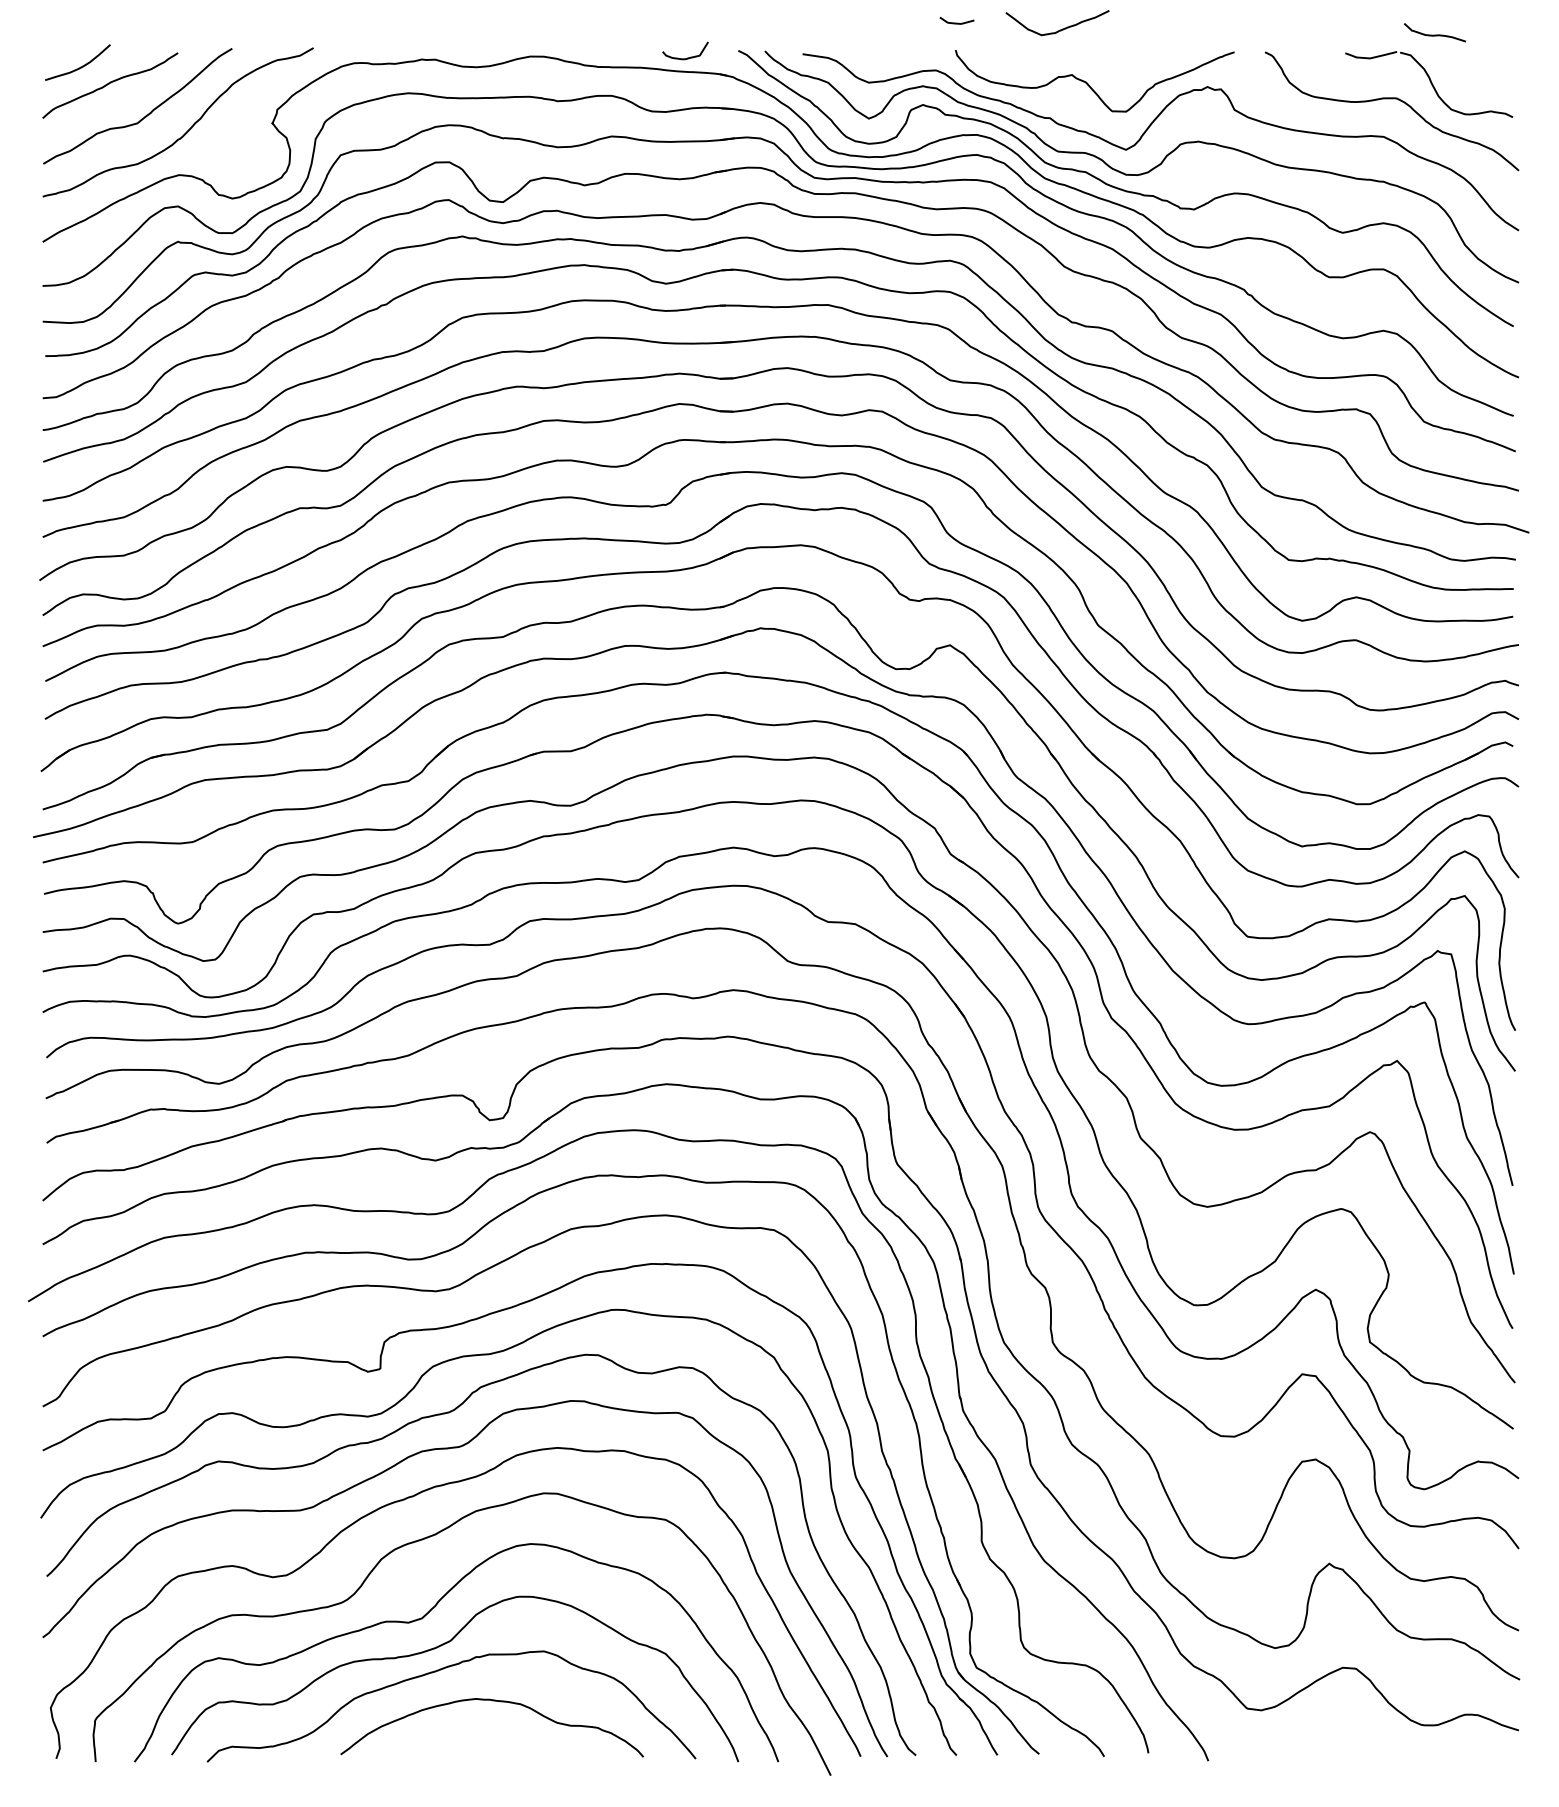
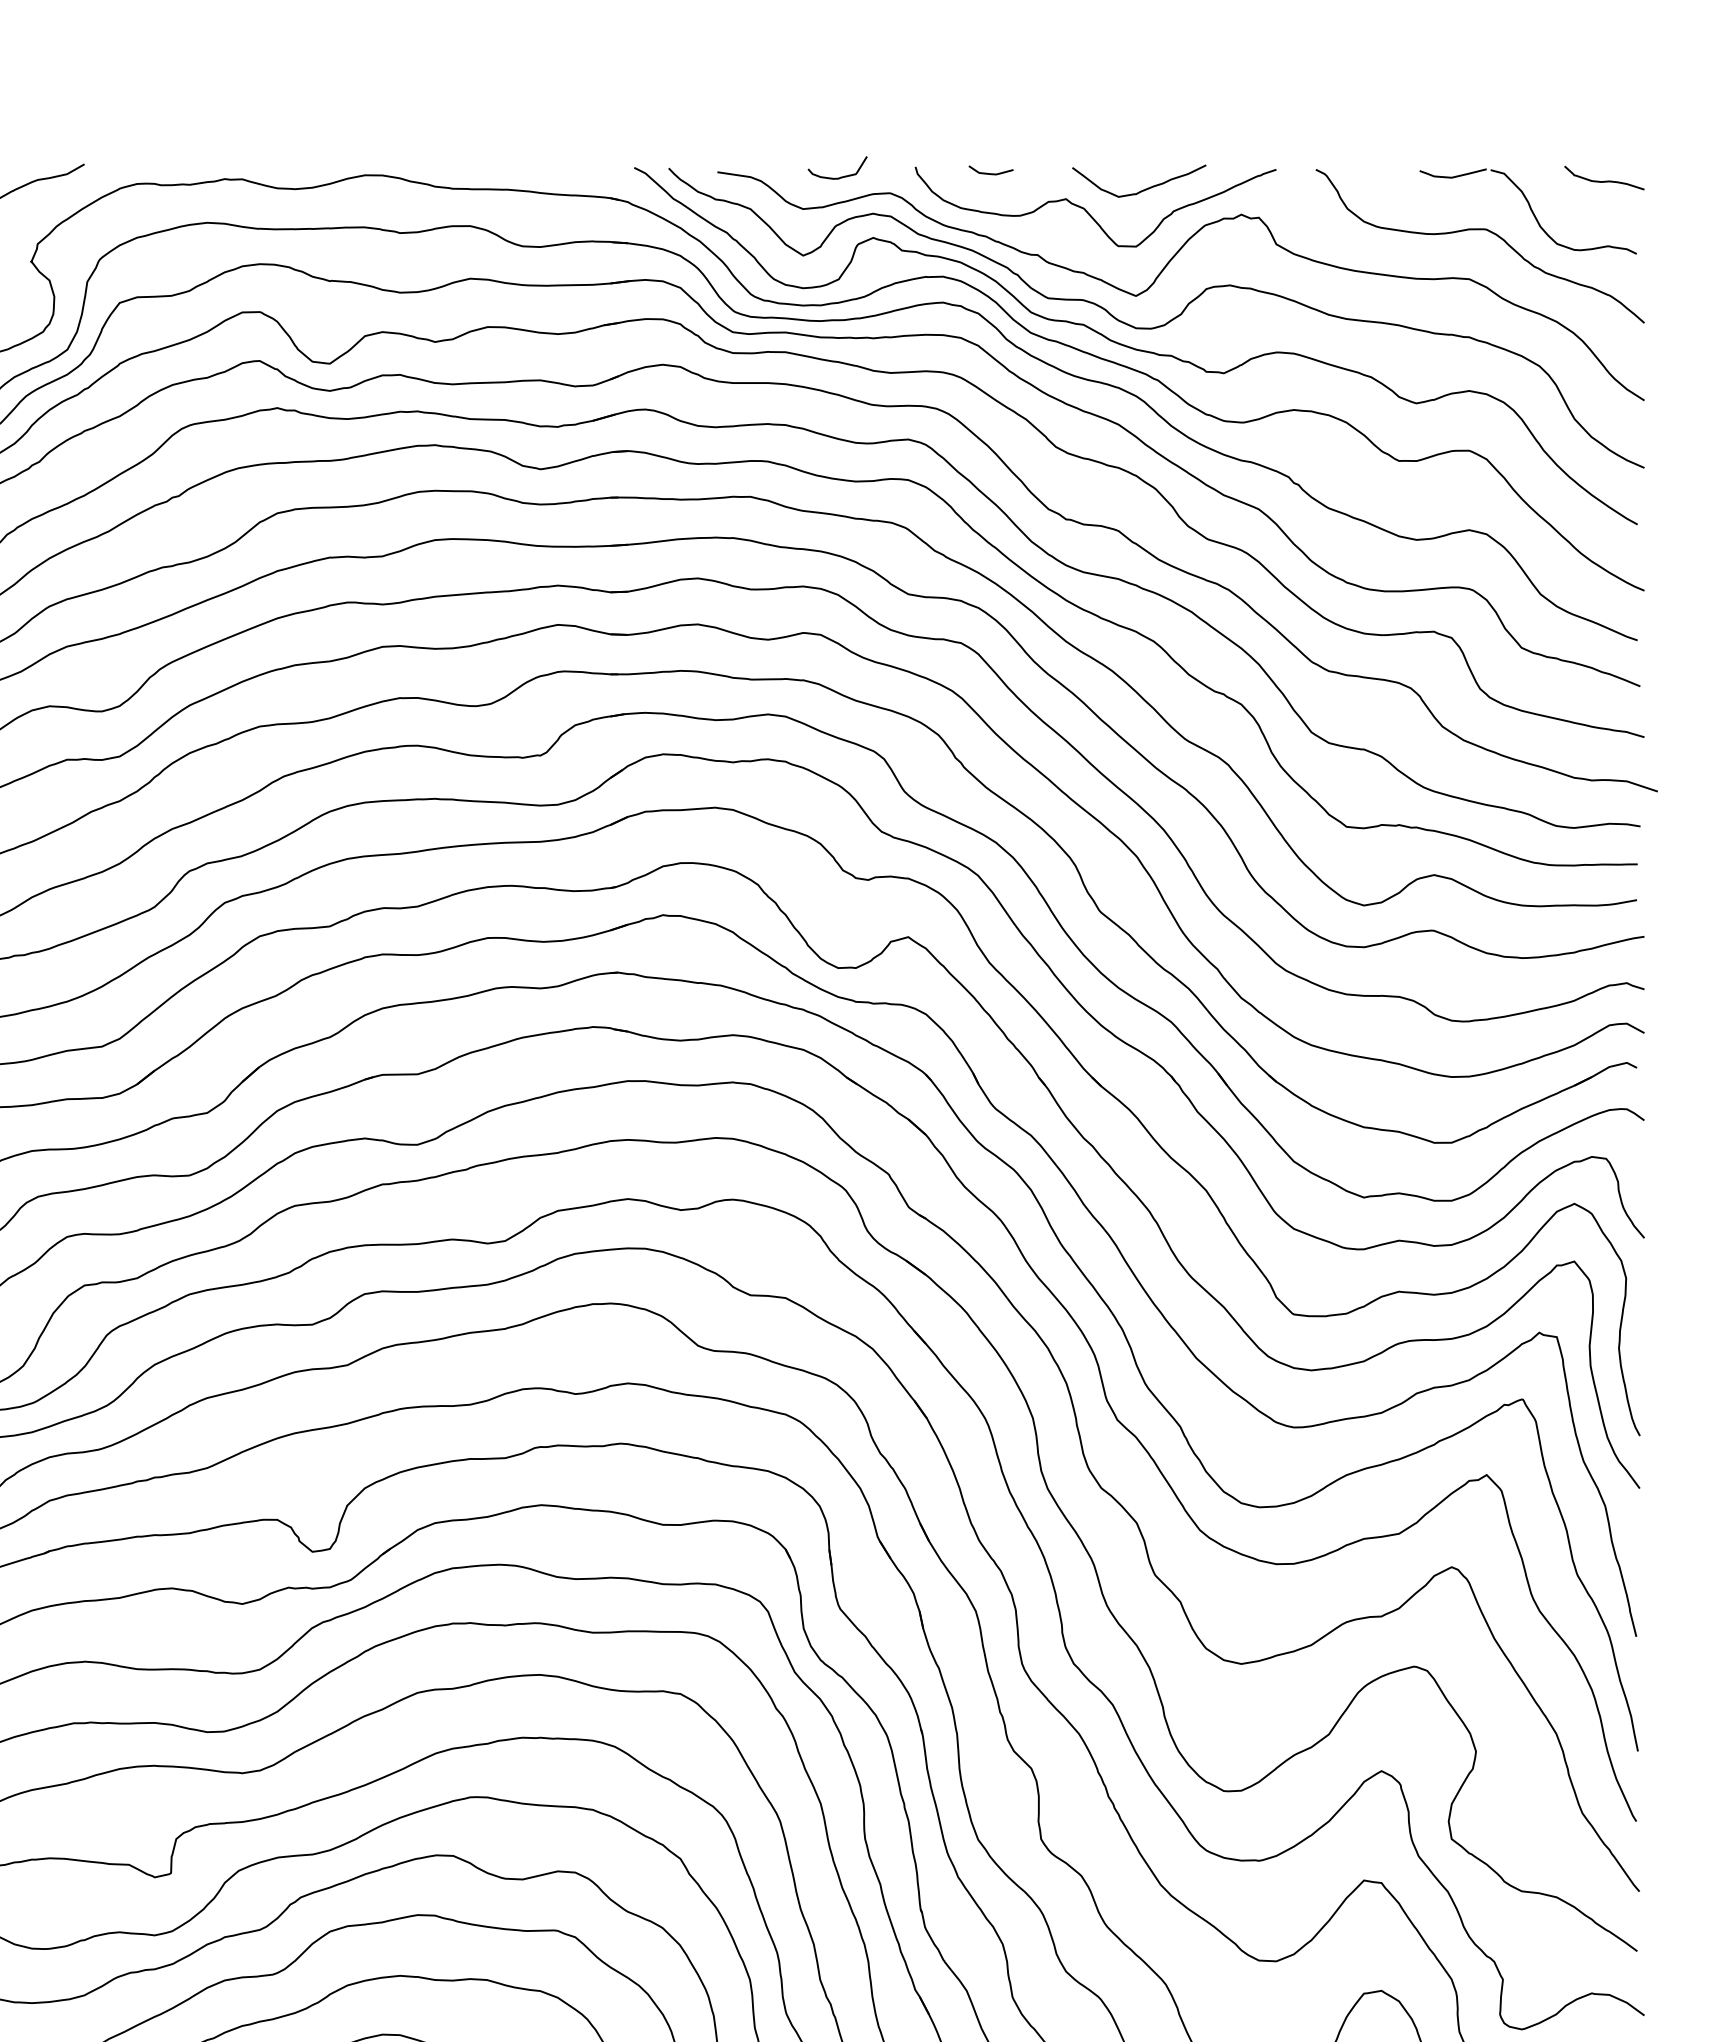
curve: (956, 22) -> (990, 172), moved
curve: (1059, 29) -> (1141, 189), moved
curve: (1434, 34) -> (1603, 180), moved
curve: (687, 57) -> (840, 176), moved

